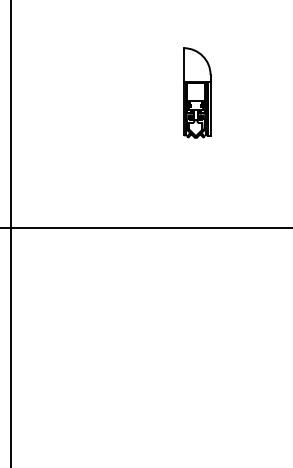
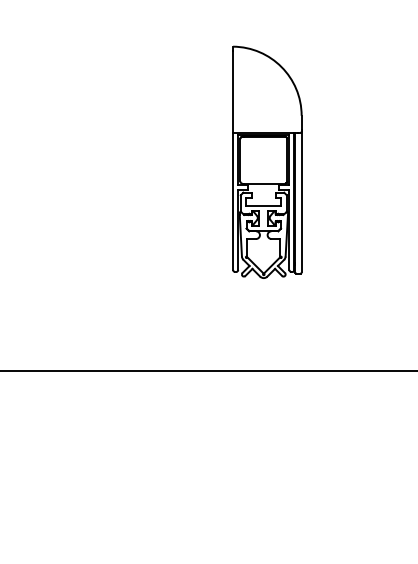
part: (197, 92) -> (267, 161), size x1.67

